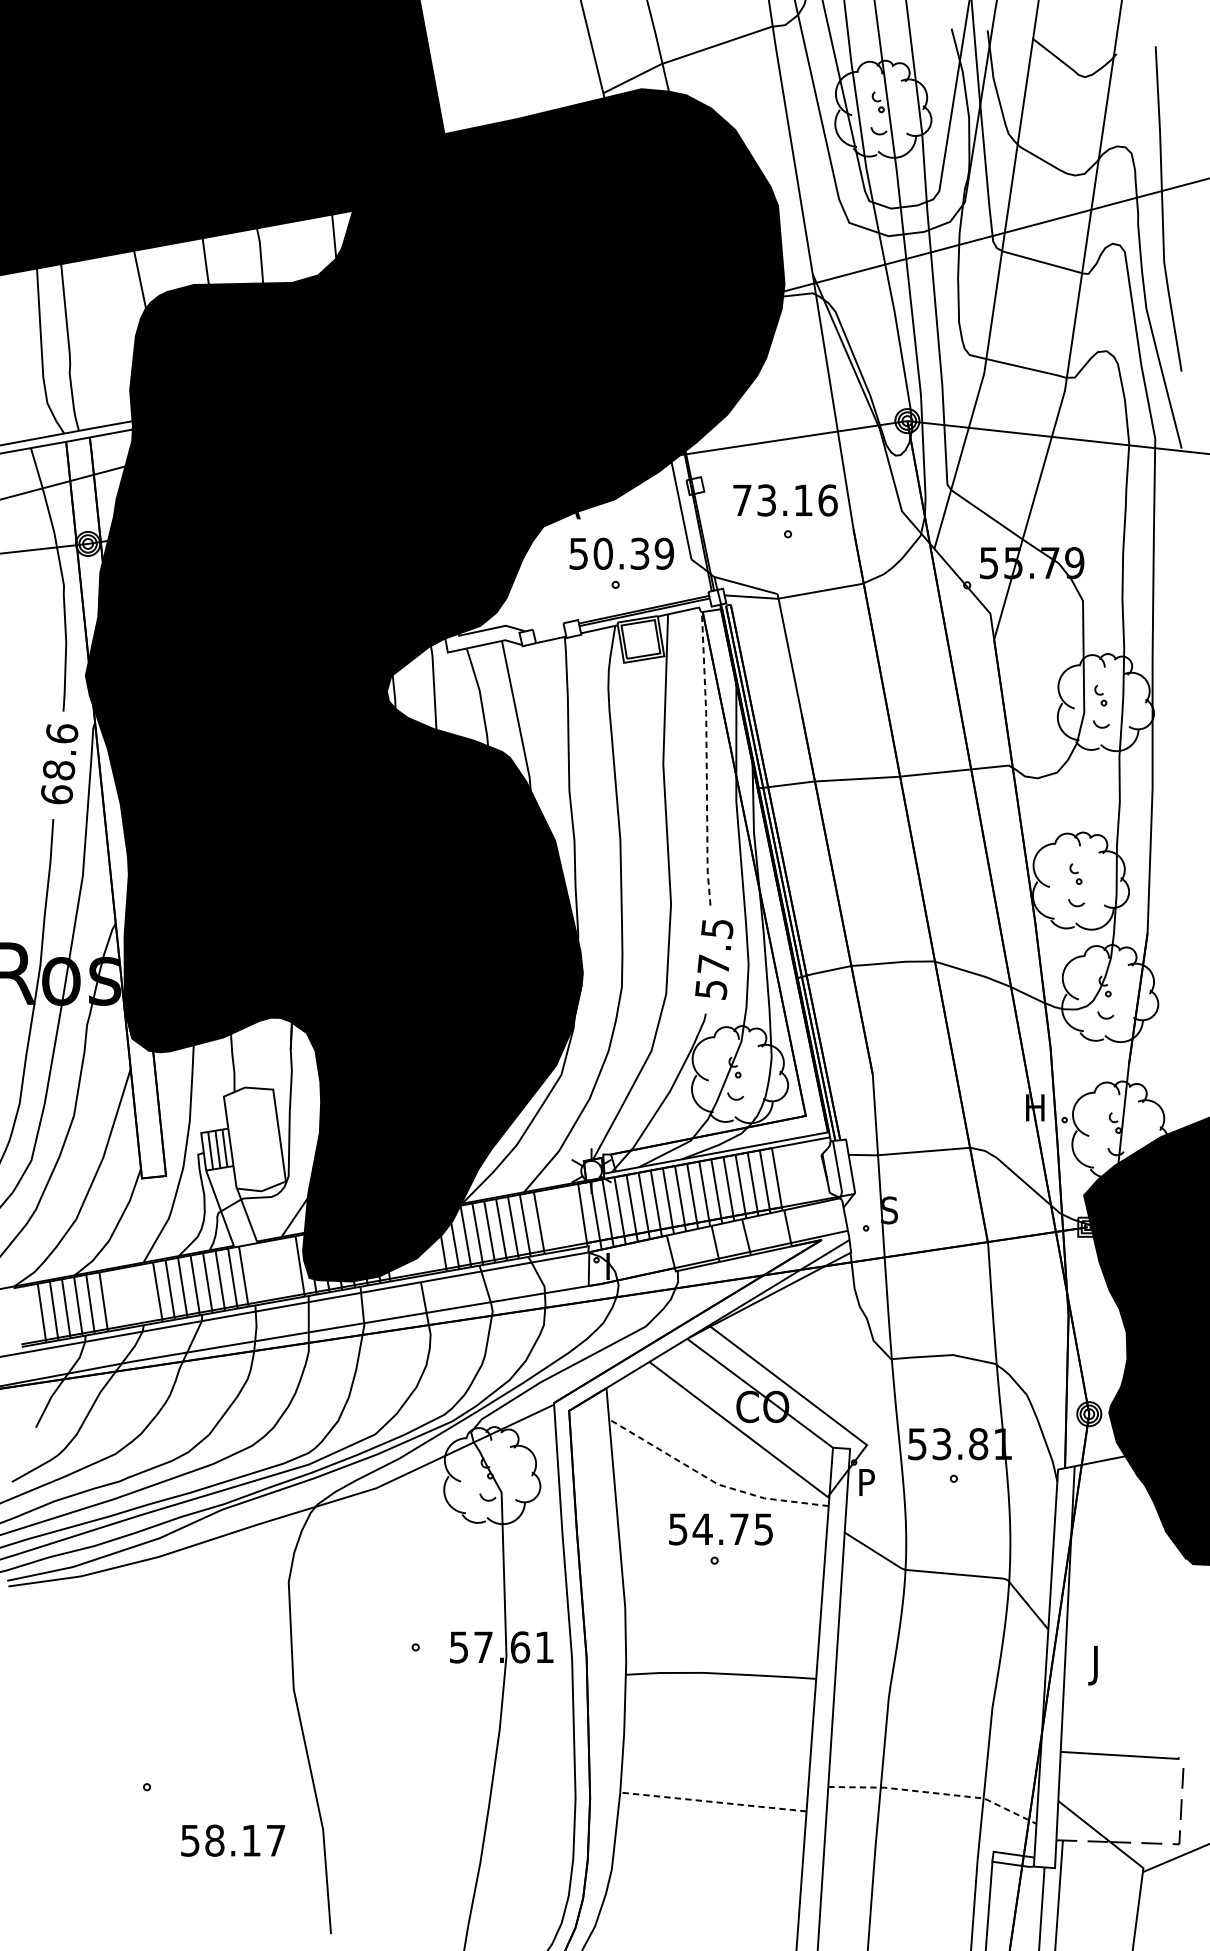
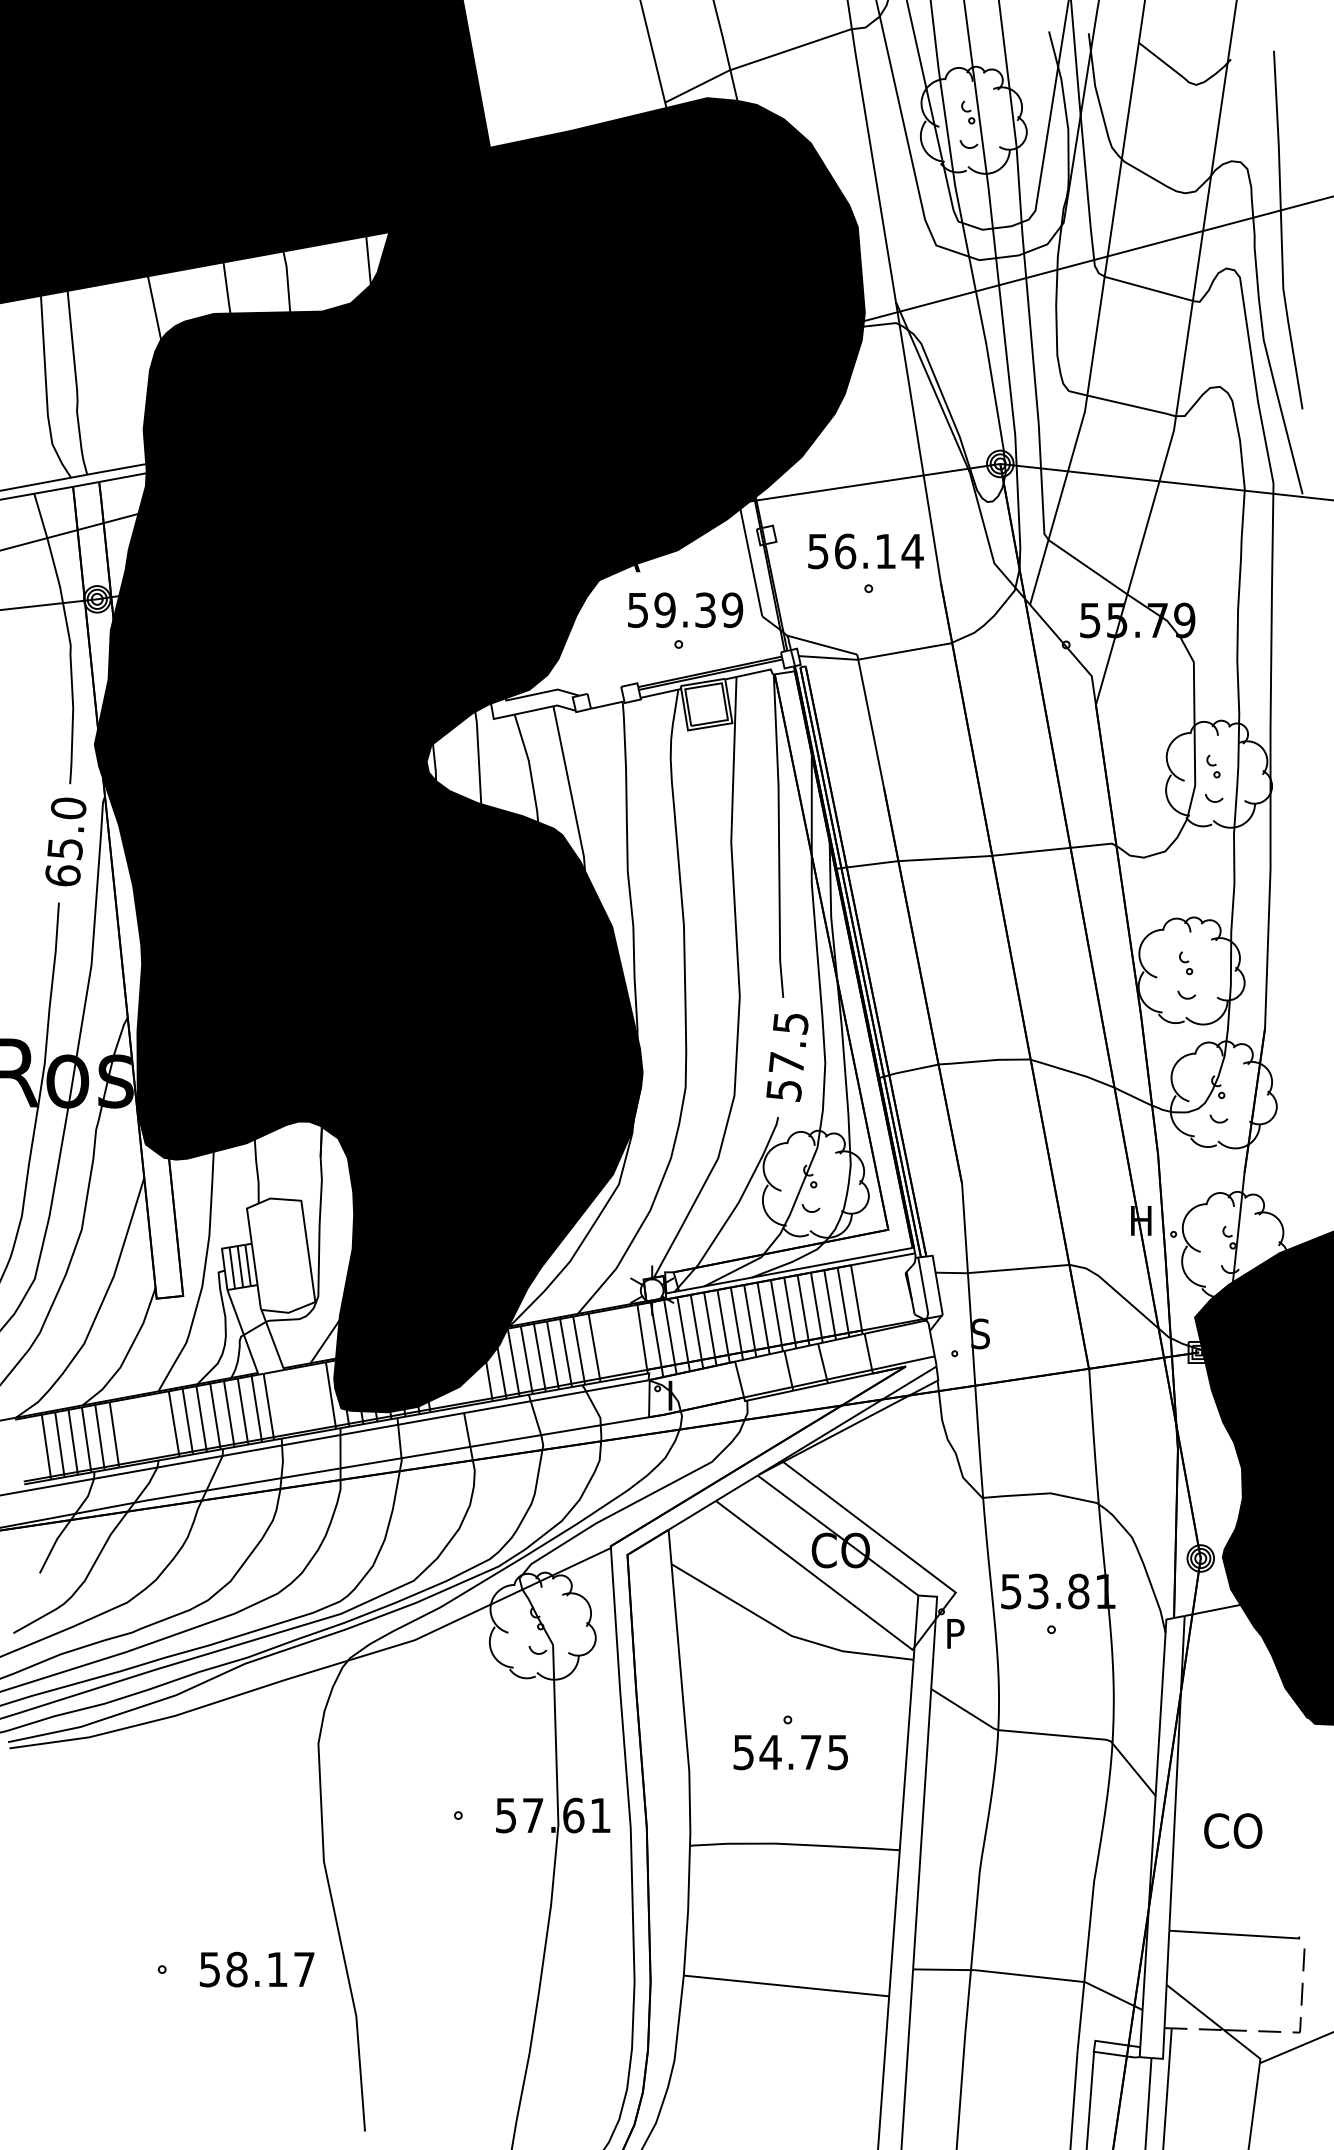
text: (785, 500) -> (865, 551), 73.16 -> 56.14
text: (602, 553) -> (664, 609), 50.39 -> 59.39
text: (60, 751) -> (66, 828), 68.6 -> 65.0
line: (707, 759) -> (779, 836), dashed -> solid
line: (712, 1481) -> (785, 1632), dashed -> solid
text: (720, 1529) -> (790, 1752), moved
text: (1116, 1665) -> (1230, 1835), J -> CO
line: (934, 1793) -> (1030, 1976), dashed -> solid
line: (712, 1801) -> (785, 1985), dashed -> solid
text: (233, 1840) -> (257, 1969), moved

